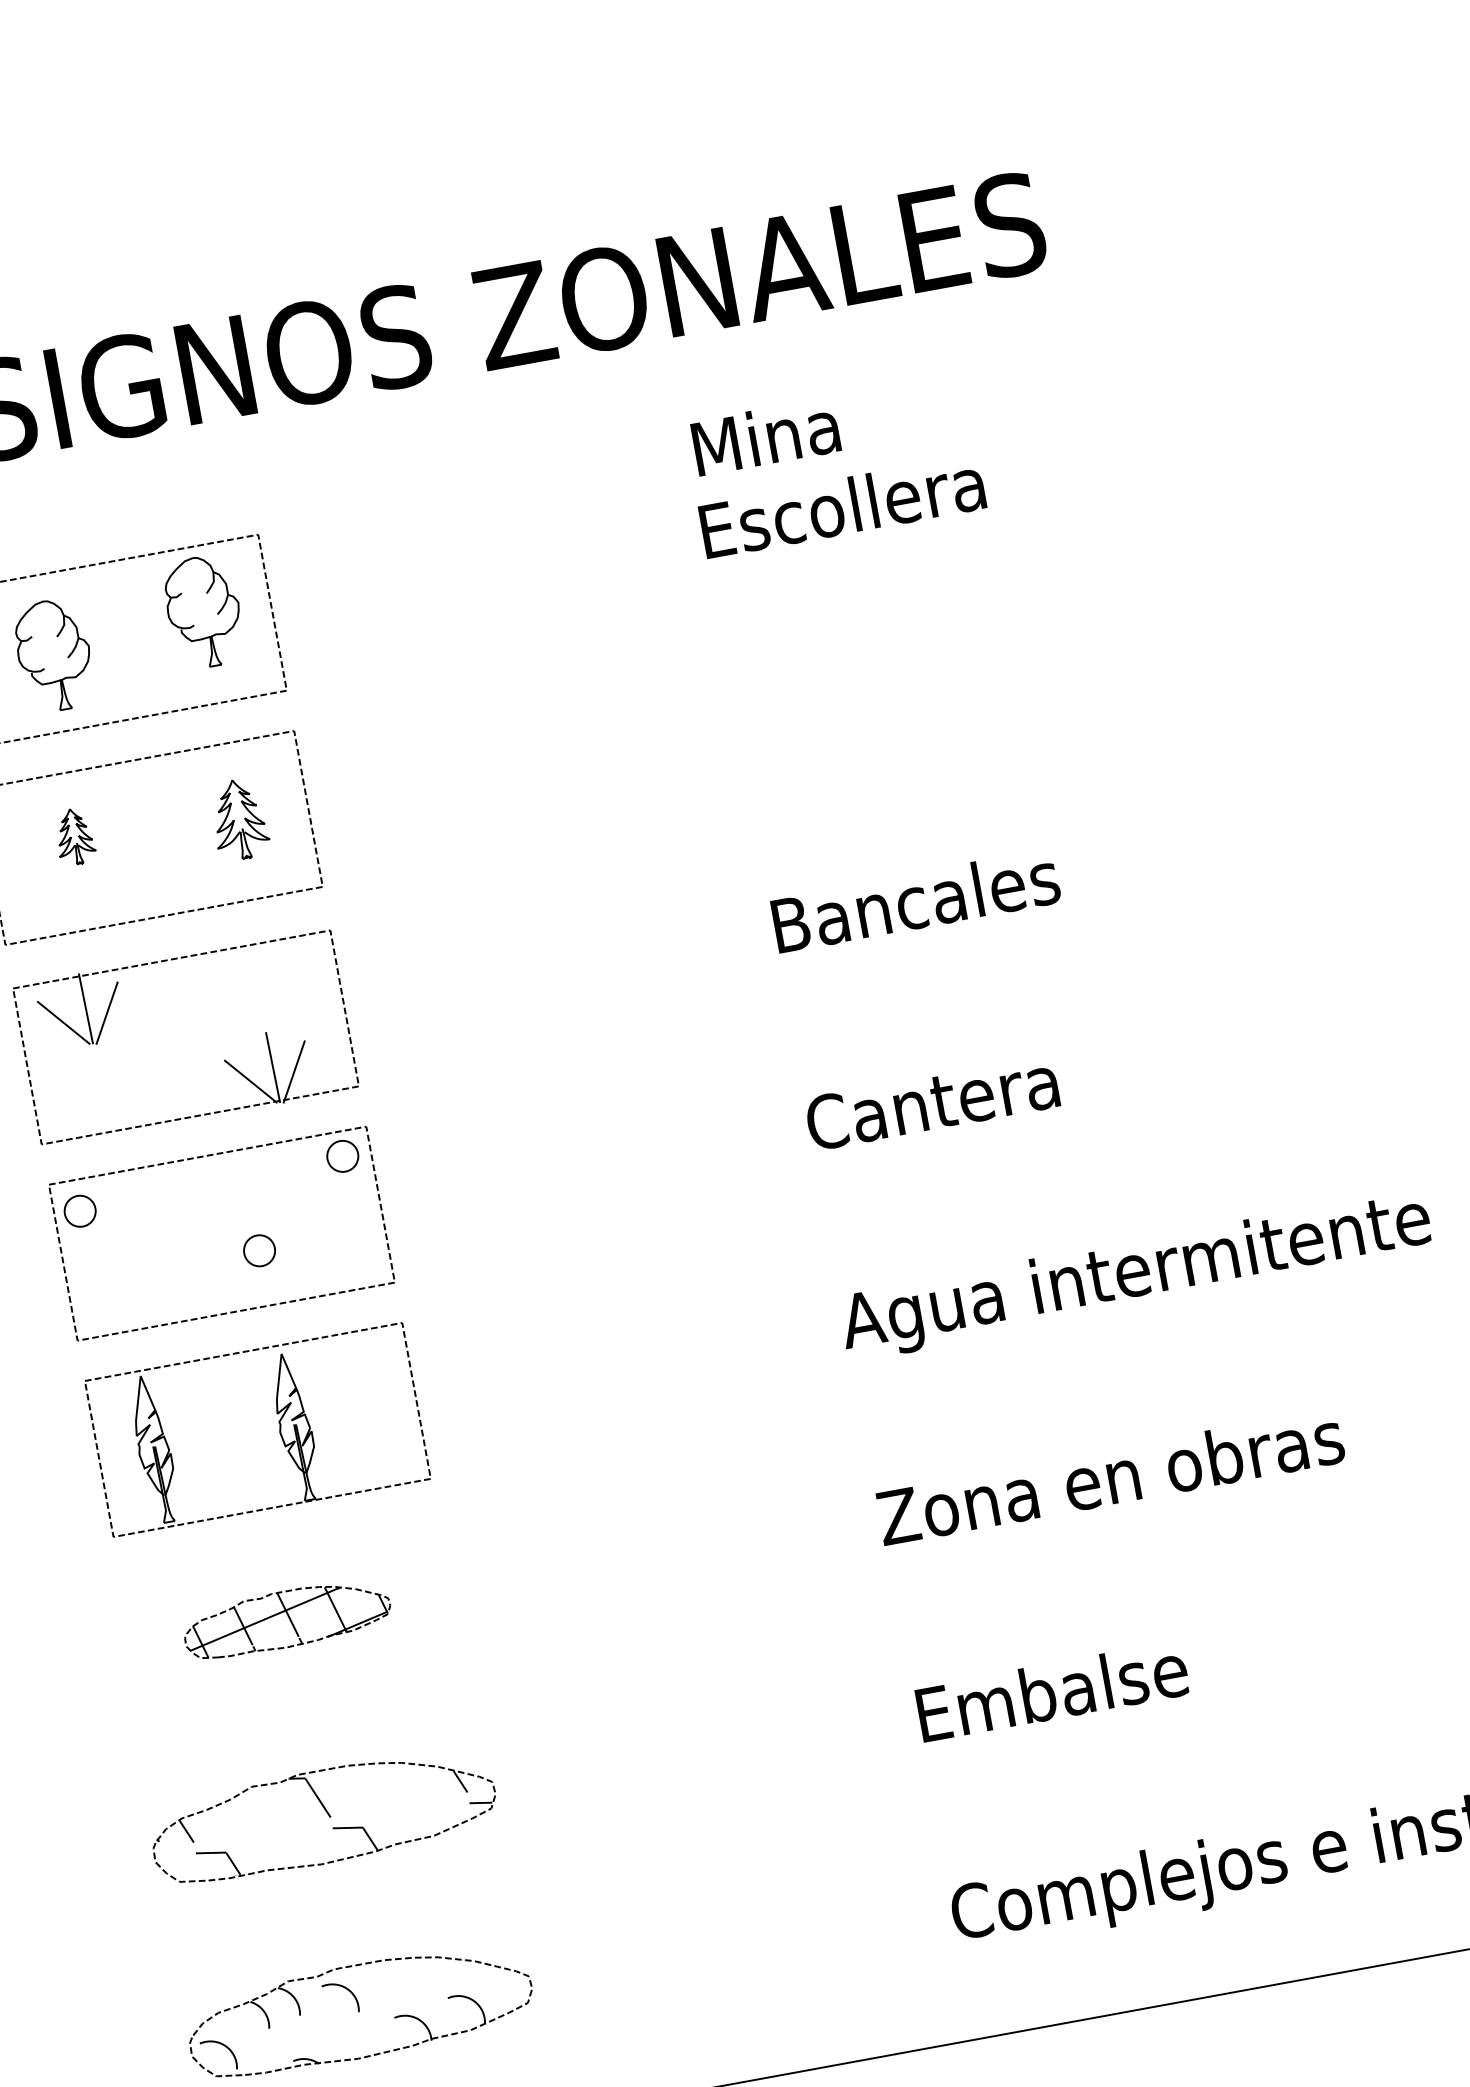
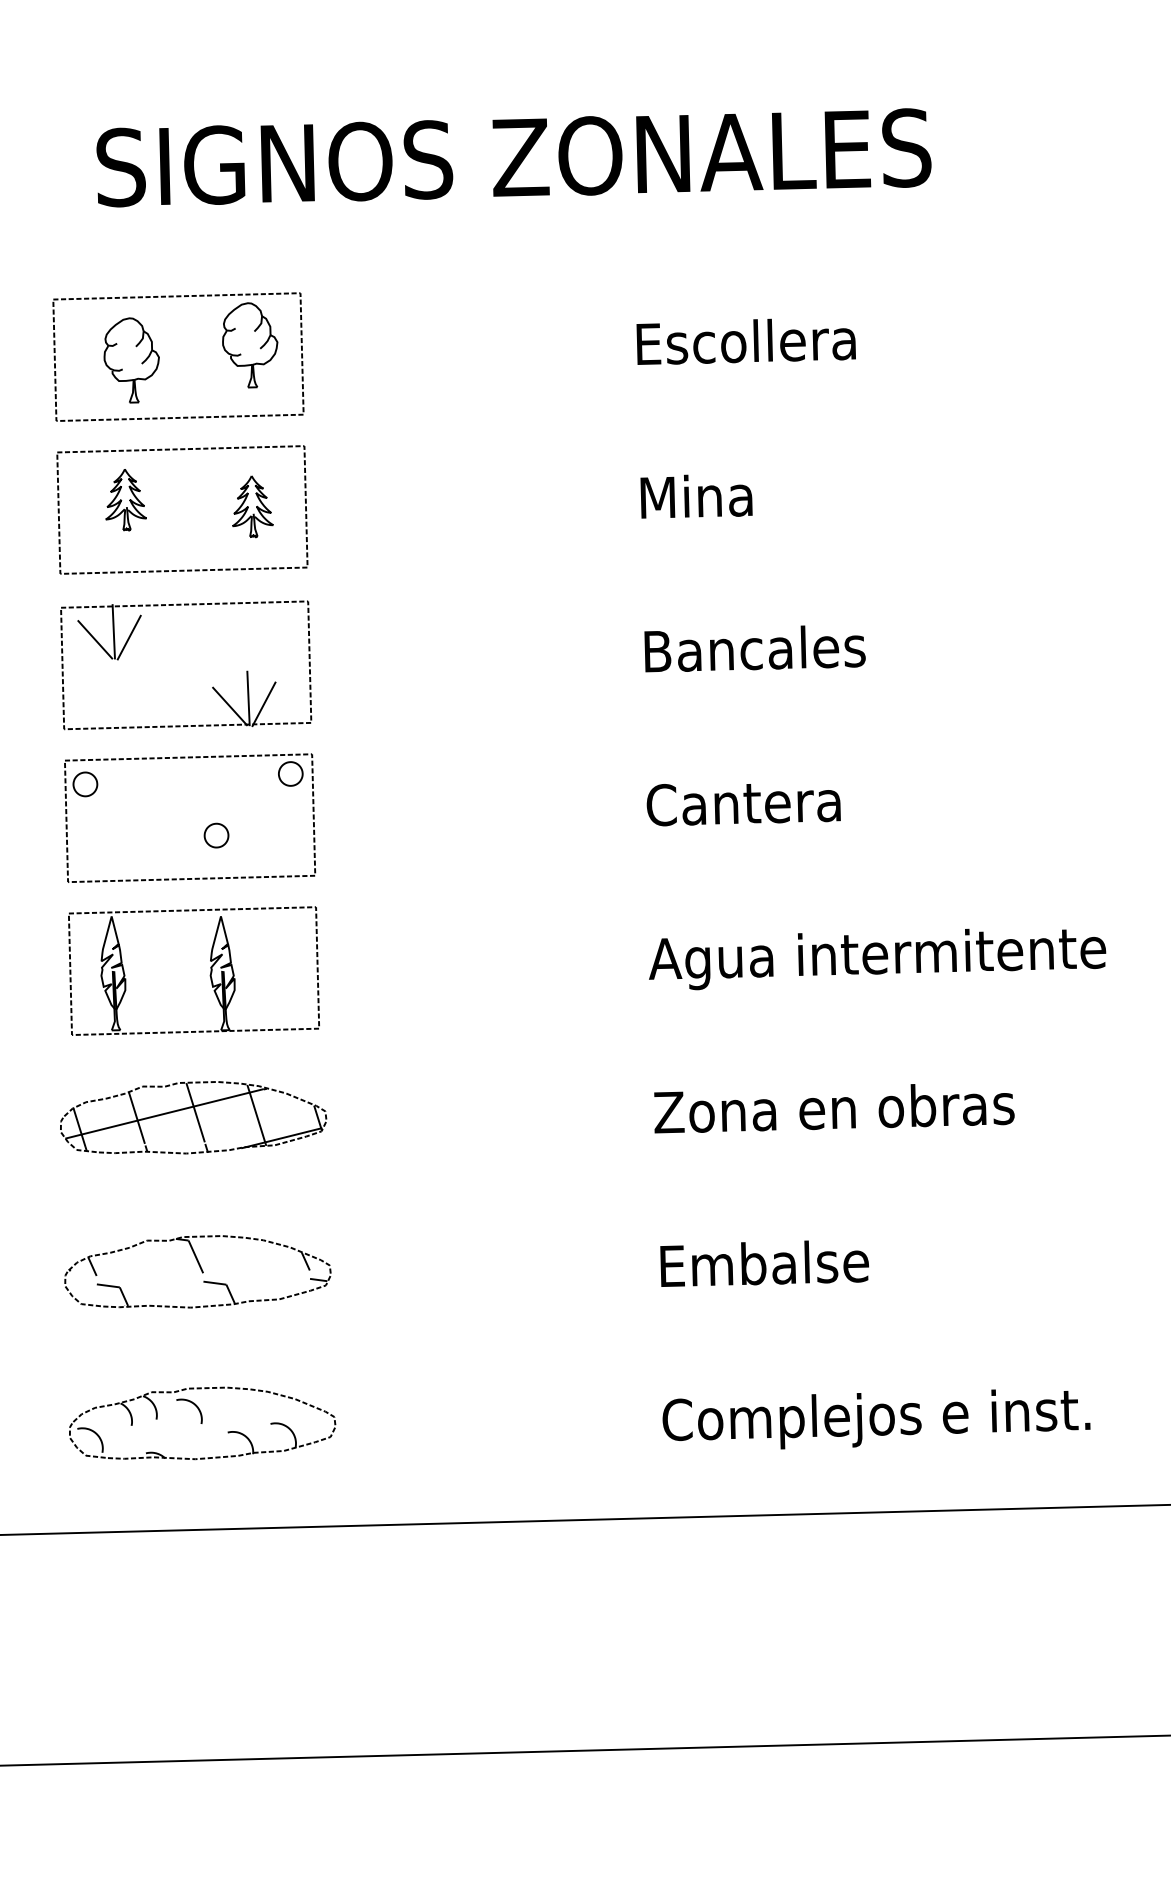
text: (765, 437) -> (696, 496), moved
part: (74, 837) -> (125, 500), size x1.43
part: (286, 1618) -> (193, 1117), size x1.67

